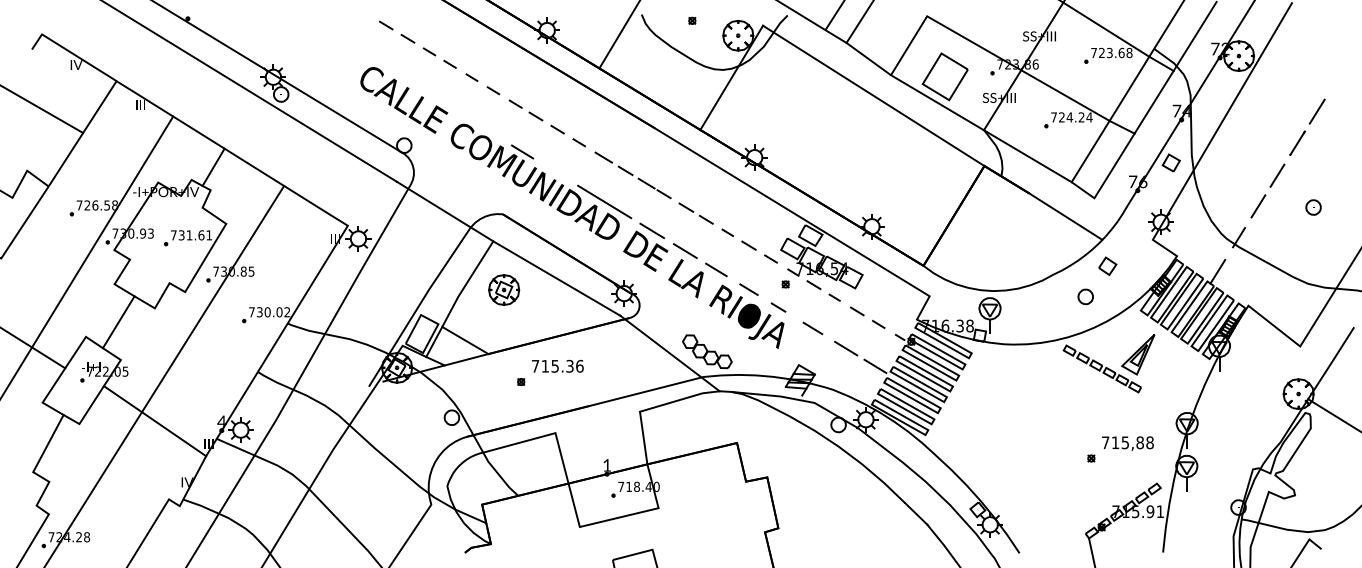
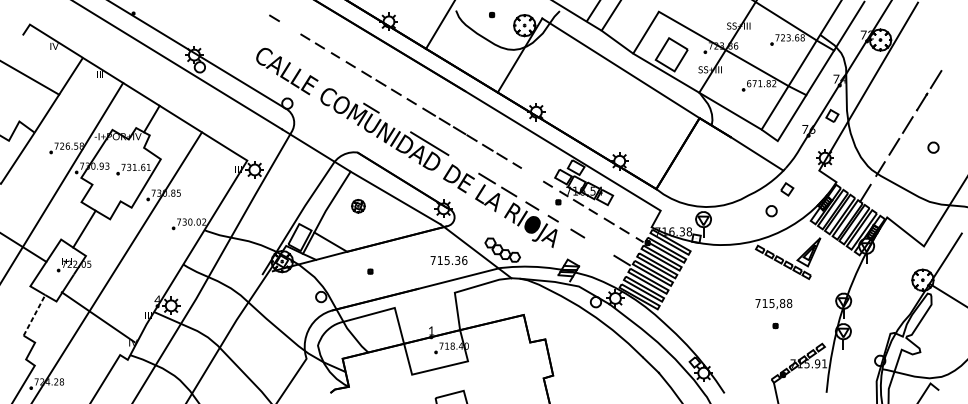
line: (407, 38) -> (289, 27), removed
text: (1071, 117) -> (761, 83), 724.24 -> 671.82
line: (652, 230) -> (463, 163), removed
line: (748, 245) -> (531, 174), removed
part: (504, 289) -> (358, 205), size x0.6
line: (846, 348) -> (601, 247), removed
text: (557, 365) -> (448, 259), moved
line: (154, 421) -> (97, 317), moved
line: (48, 443) -> (34, 315), solid -> dashed
text: (1127, 443) -> (773, 303), moved

